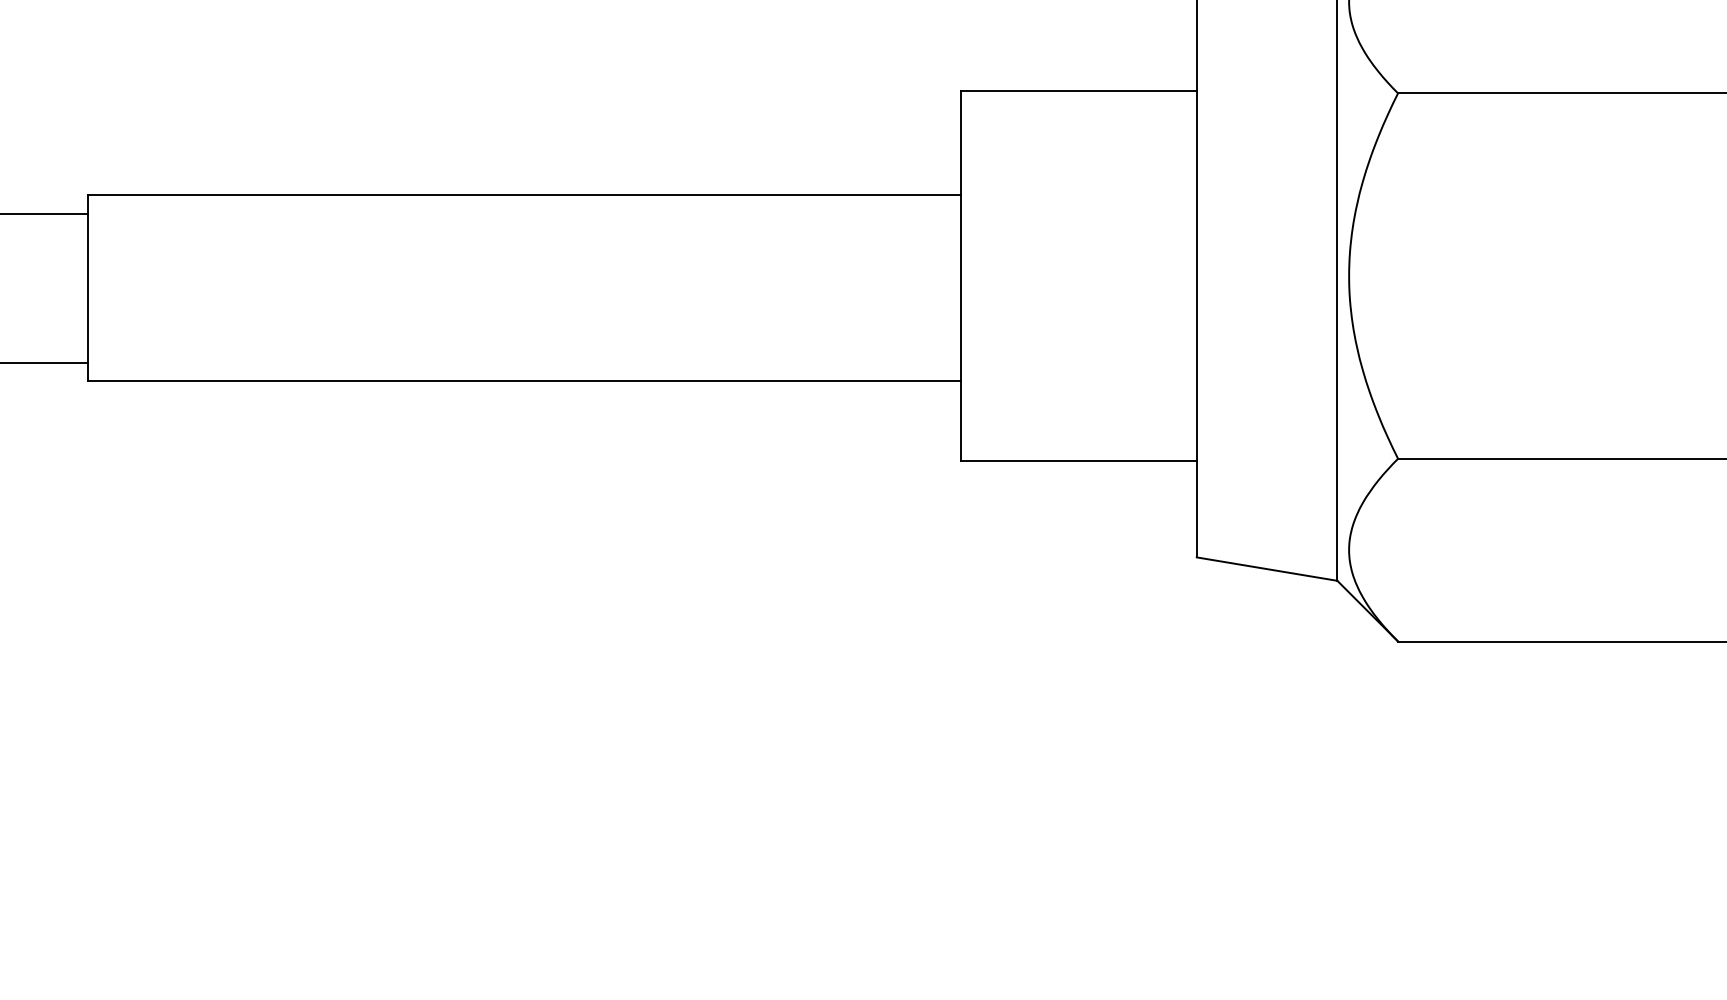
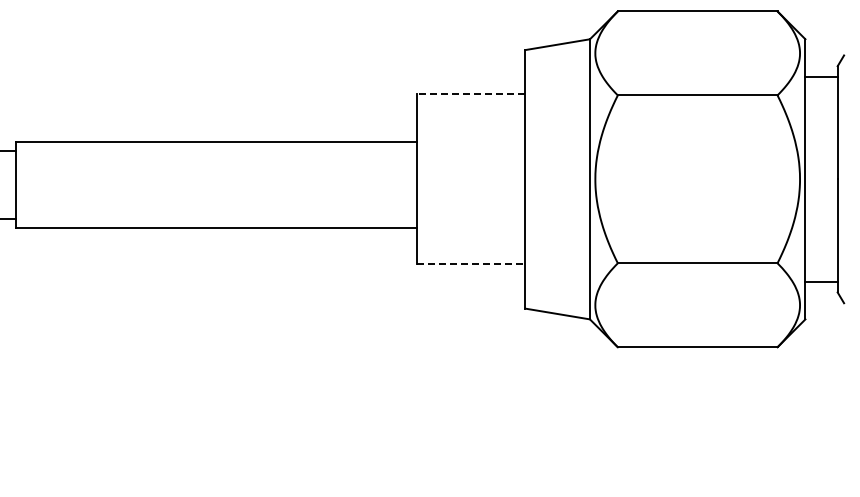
line: (1077, 91) -> (470, 94), solid -> dashed
line: (1079, 461) -> (471, 264), solid -> dashed

